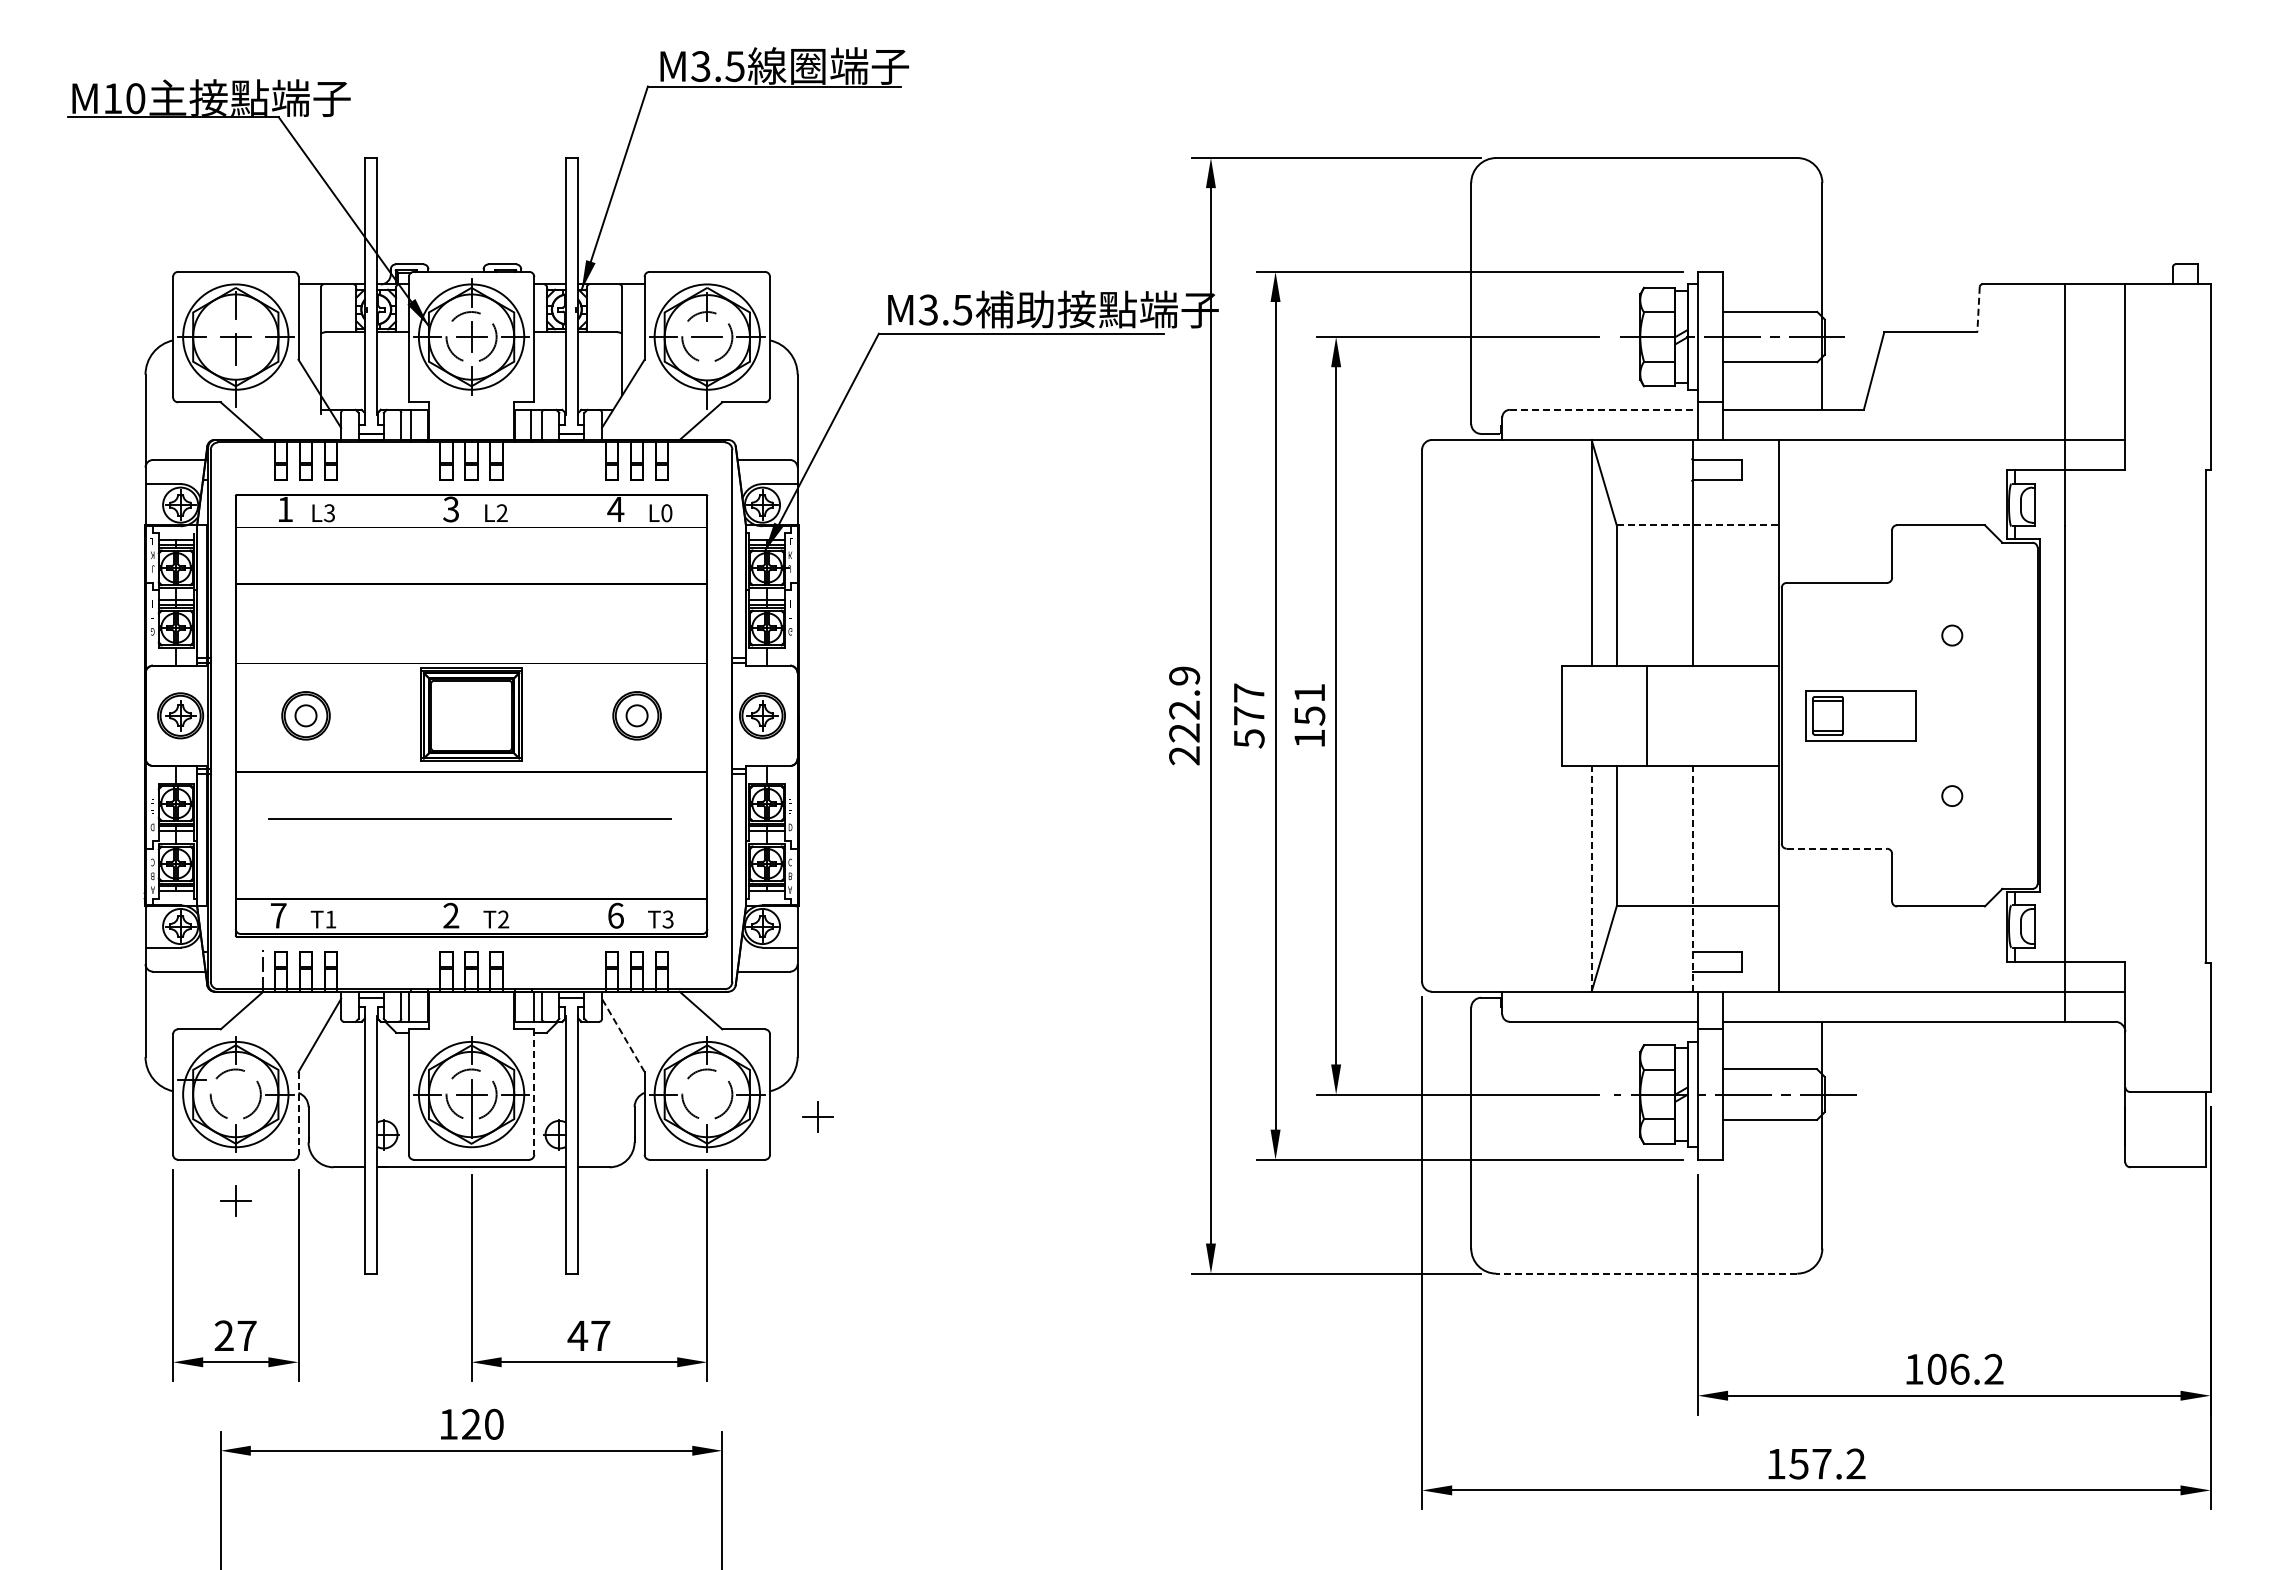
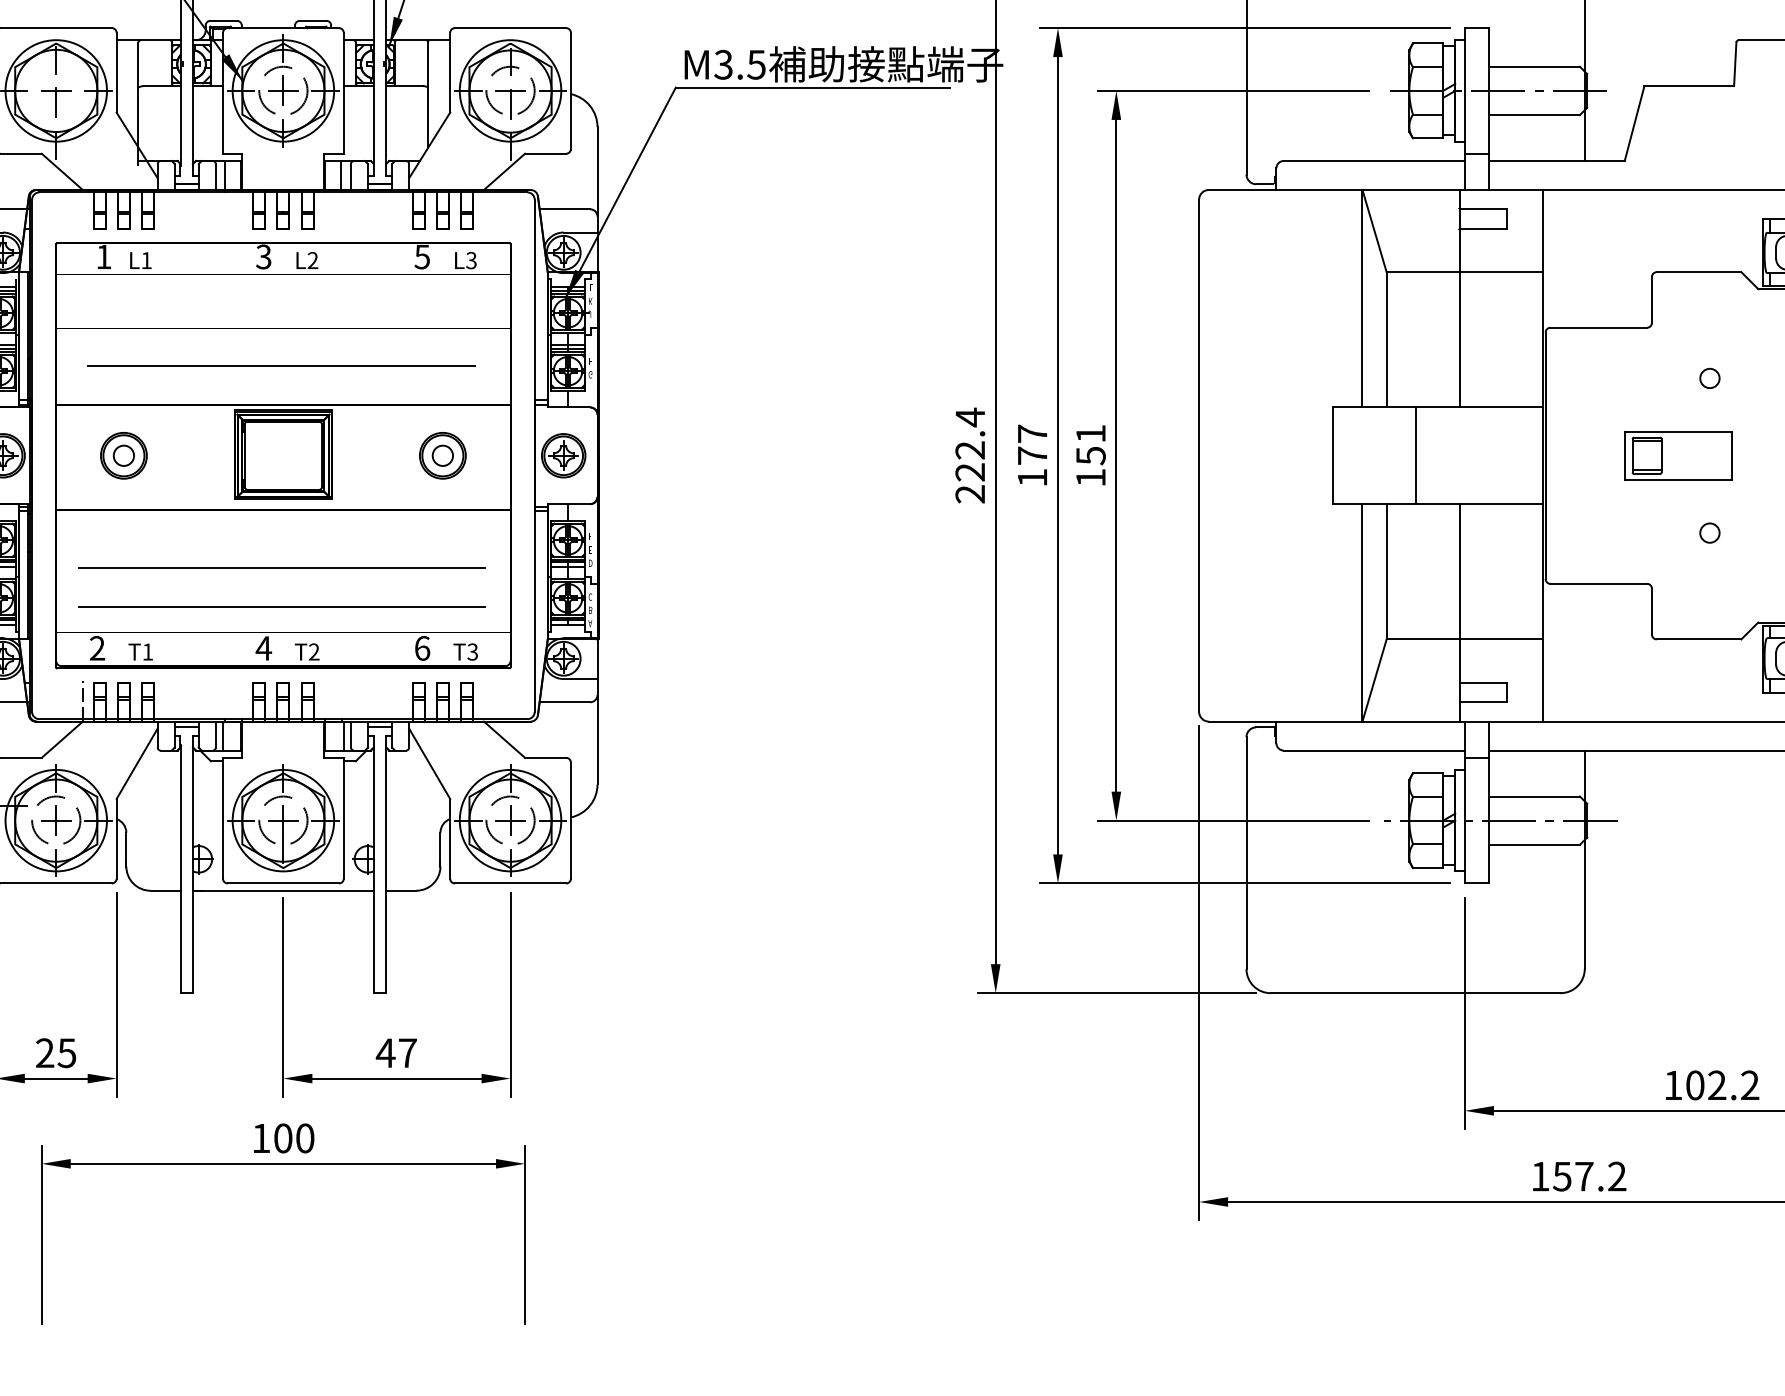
line: (1978, 309) -> (1735, 64), dashed -> solid
line: (707, 350) -> (510, 103), added
line: (1604, 409) -> (1374, 160), dashed -> solid
text: (615, 509) -> (422, 257), 4 -> 5
text: (329, 513) -> (146, 260), L3 -> L1
text: (666, 513) -> (471, 260), L0 -> L3
line: (1698, 525) -> (1465, 272), dashed -> solid
text: (1184, 675) -> (970, 416), 222.9 -> 222.4
part: (1860, 715) -> (1678, 455), moved
text: (1249, 738) -> (1032, 477), 577 -> 177
line: (469, 818) -> (281, 365), moved
line: (469, 832) -> (281, 568), added
line: (1837, 848) -> (1599, 583), dashed -> solid
line: (469, 872) -> (281, 606), added
line: (1591, 878) -> (1362, 612), dashed -> solid
line: (1692, 878) -> (1459, 612), dashed -> solid
text: (278, 915) -> (97, 648), 7 -> 2
text: (450, 915) -> (263, 648), 2 -> 4
line: (623, 1035) -> (429, 763), dashed -> solid
line: (534, 1092) -> (344, 818), dashed -> solid
line: (298, 1113) -> (116, 838), dashed -> solid
part: (817, 1116) -> (509, 820), moved
part: (235, 1200) -> (55, 820), moved
line: (1646, 1273) -> (1415, 993), dashed -> solid
text: (246, 1335) -> (66, 1052), 27 -> 25
text: (1959, 1368) -> (1716, 1084), 106.2 -> 102.2
text: (471, 1424) -> (283, 1138), 120 -> 100

